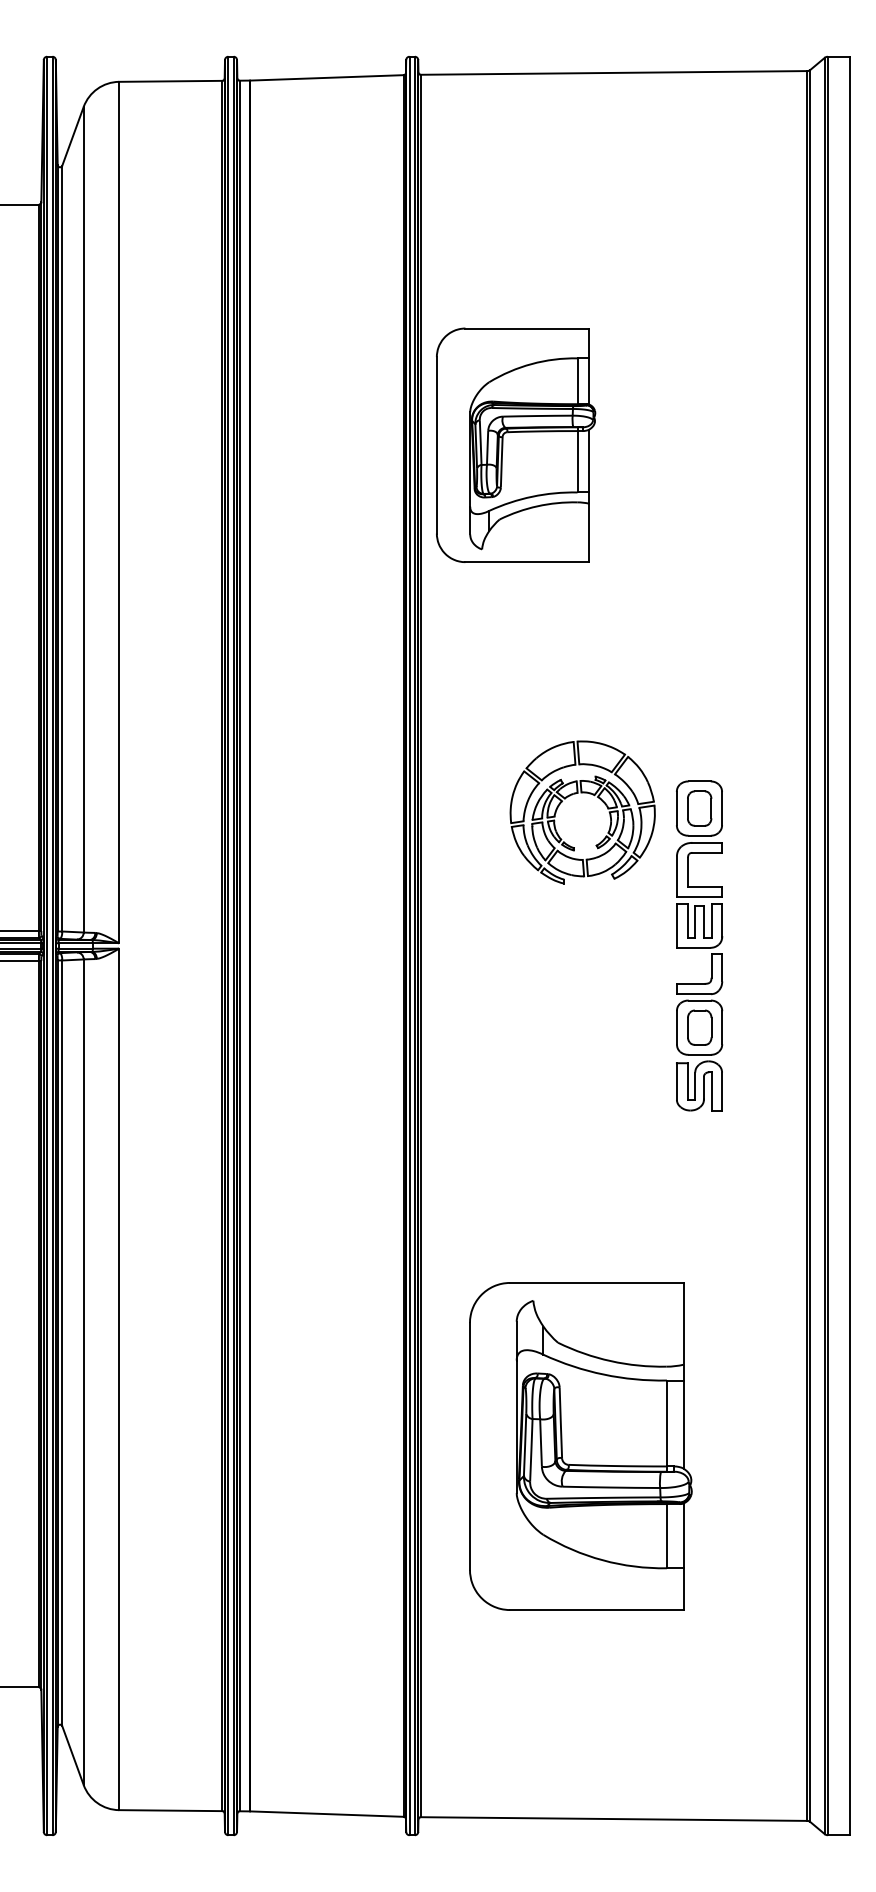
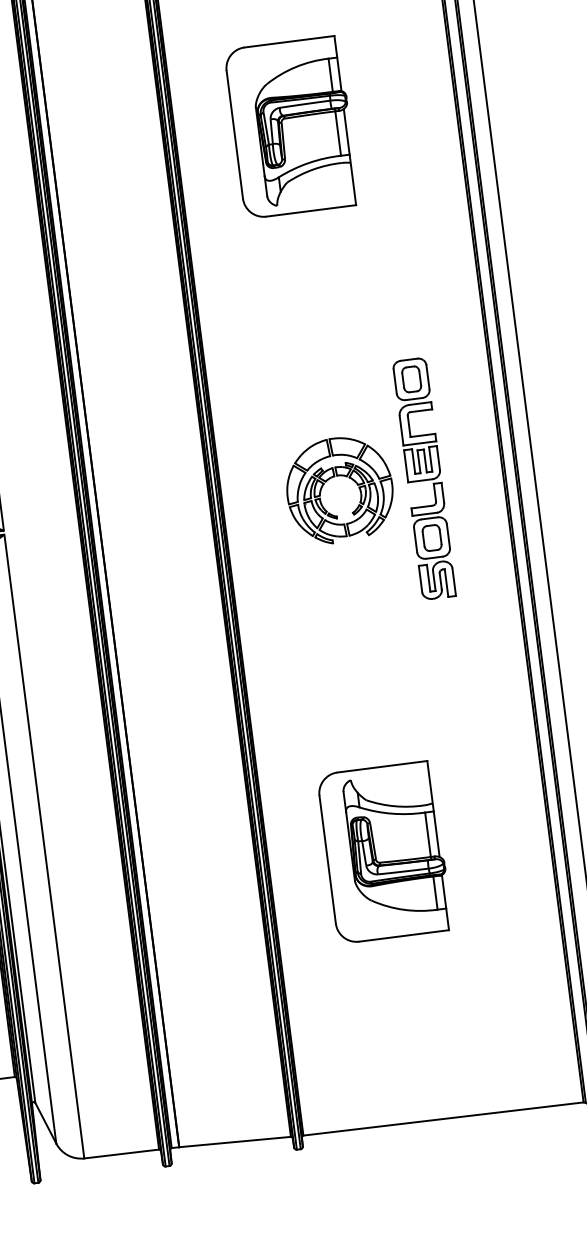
part: (516, 444) -> (292, 126), moved
part: (582, 793) -> (337, 476), moved
part: (581, 1446) -> (385, 852), size x0.71

